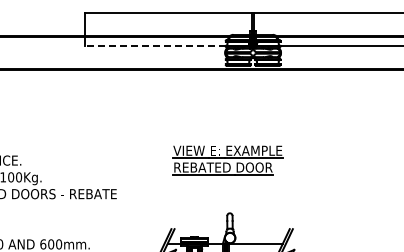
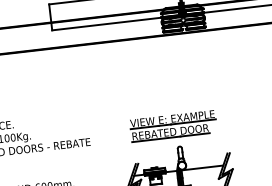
line: (155, 46) -> (107, 24), dashed -> solid
part: (227, 160) -> (173, 126), moved

